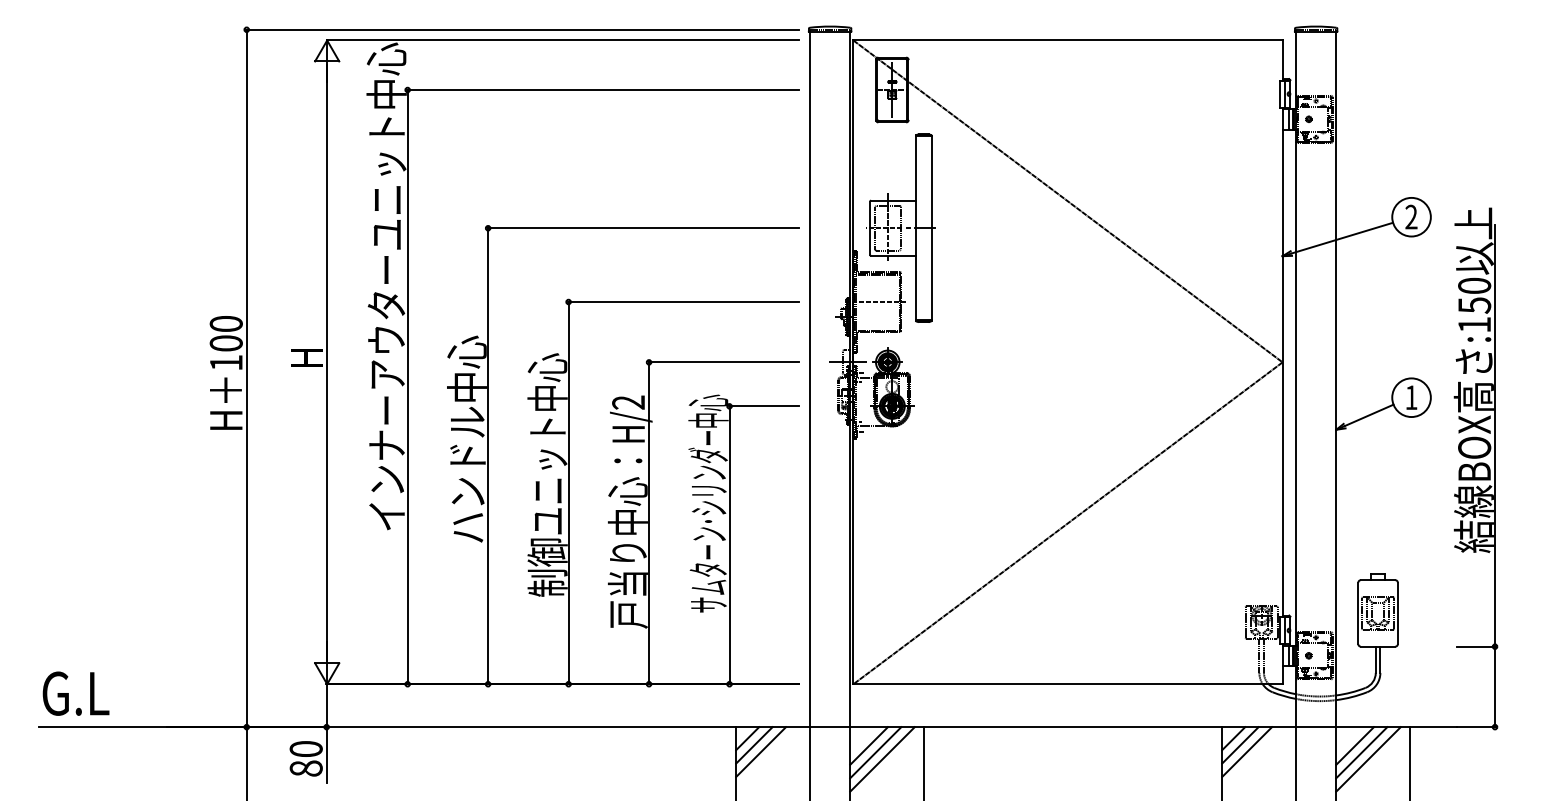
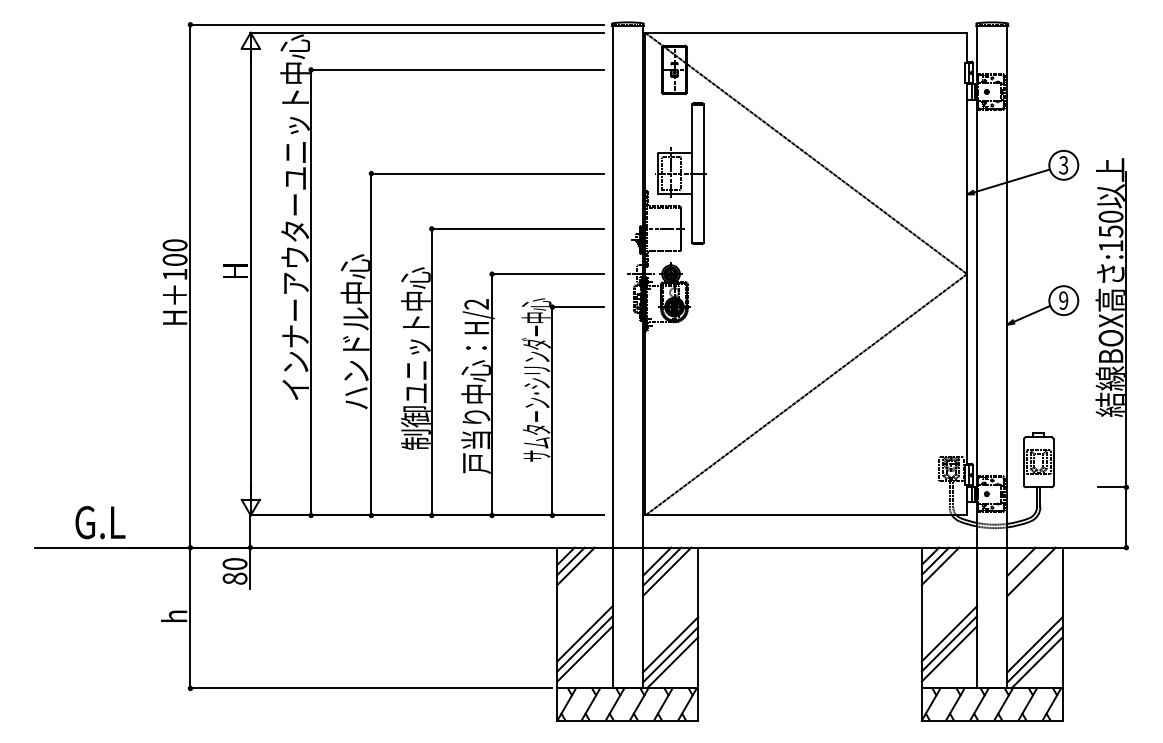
text: (1411, 217) -> (1063, 165), 2 -> 3
text: (1411, 397) -> (1063, 300), 1 -> 9
text: (76, 693) -> (100, 522), moved
line: (1361, 752) -> (1026, 566), removed

